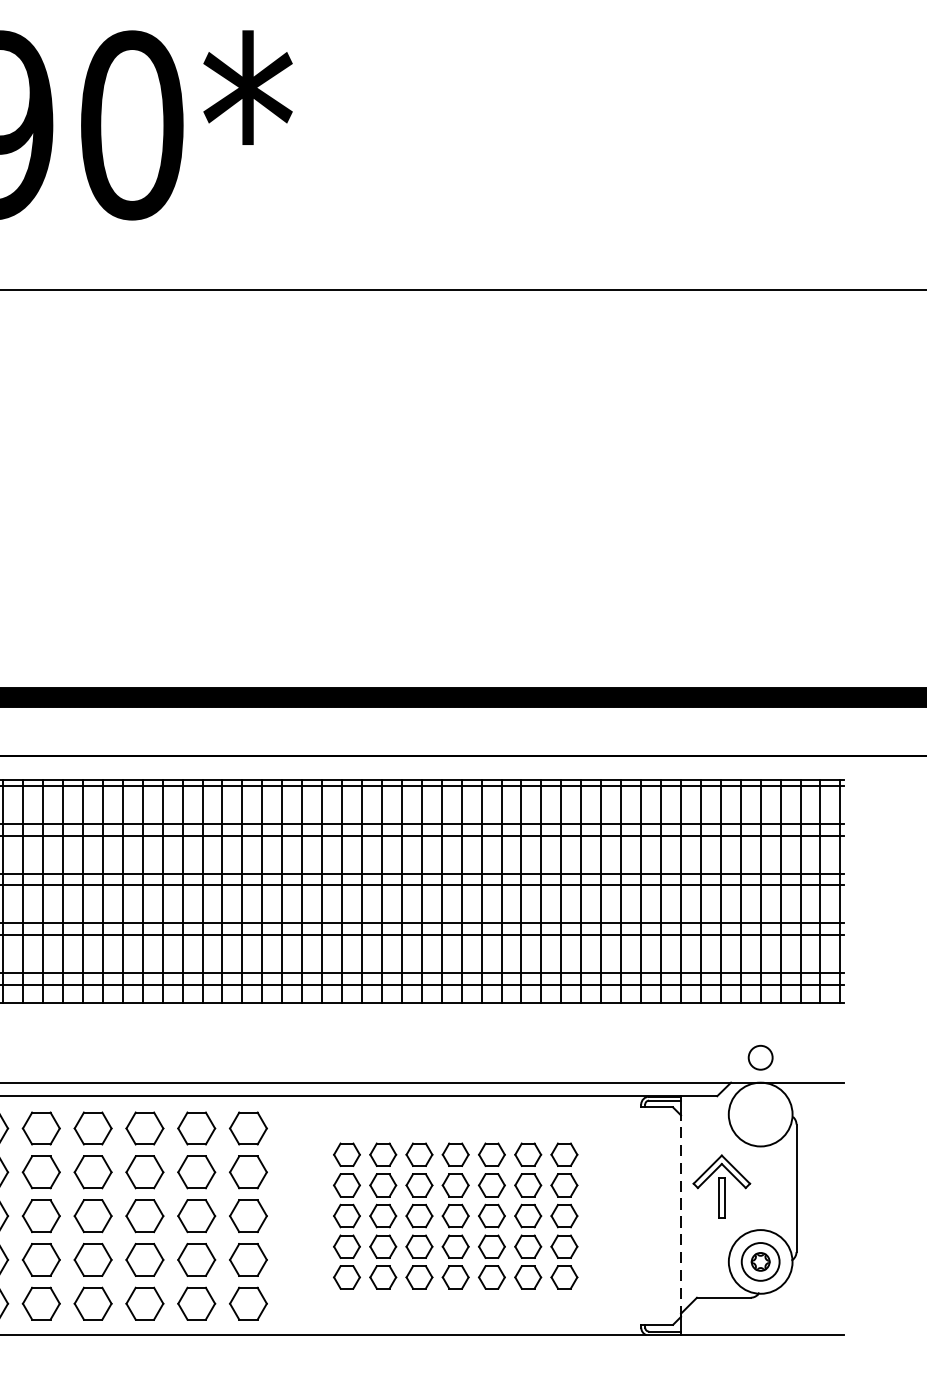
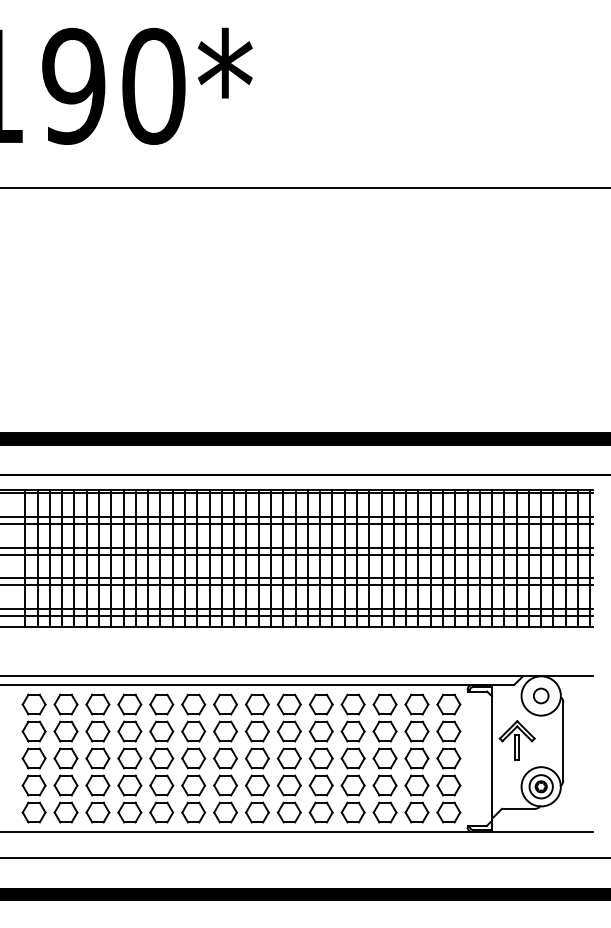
circle: (761, 1056) -> (541, 695), moved
part: (456, 1216) -> (353, 758), size x1.43
line: (681, 1216) -> (492, 758), dashed -> solid

